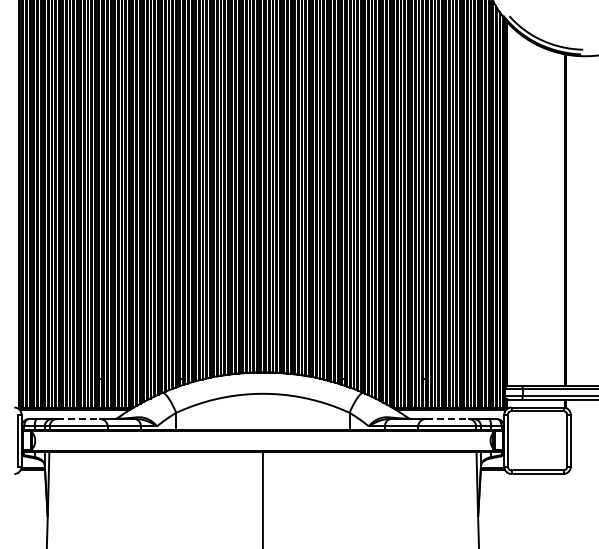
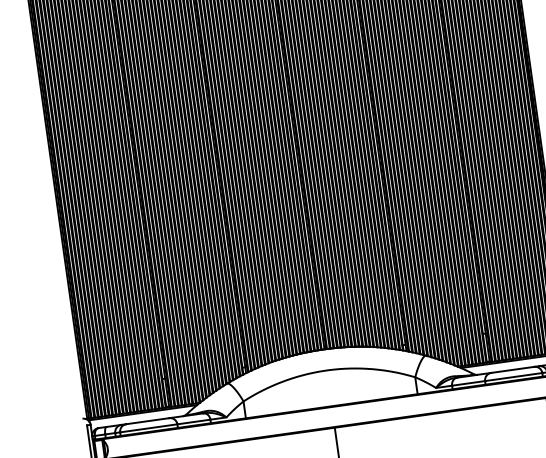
line: (78, 419) -> (147, 421), dashed -> solid
line: (447, 419) -> (513, 370), dashed -> solid

